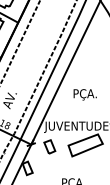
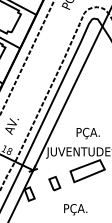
text: (84, 94) -> (87, 133), moved
part: (49, 146) -> (54, 183), moved

